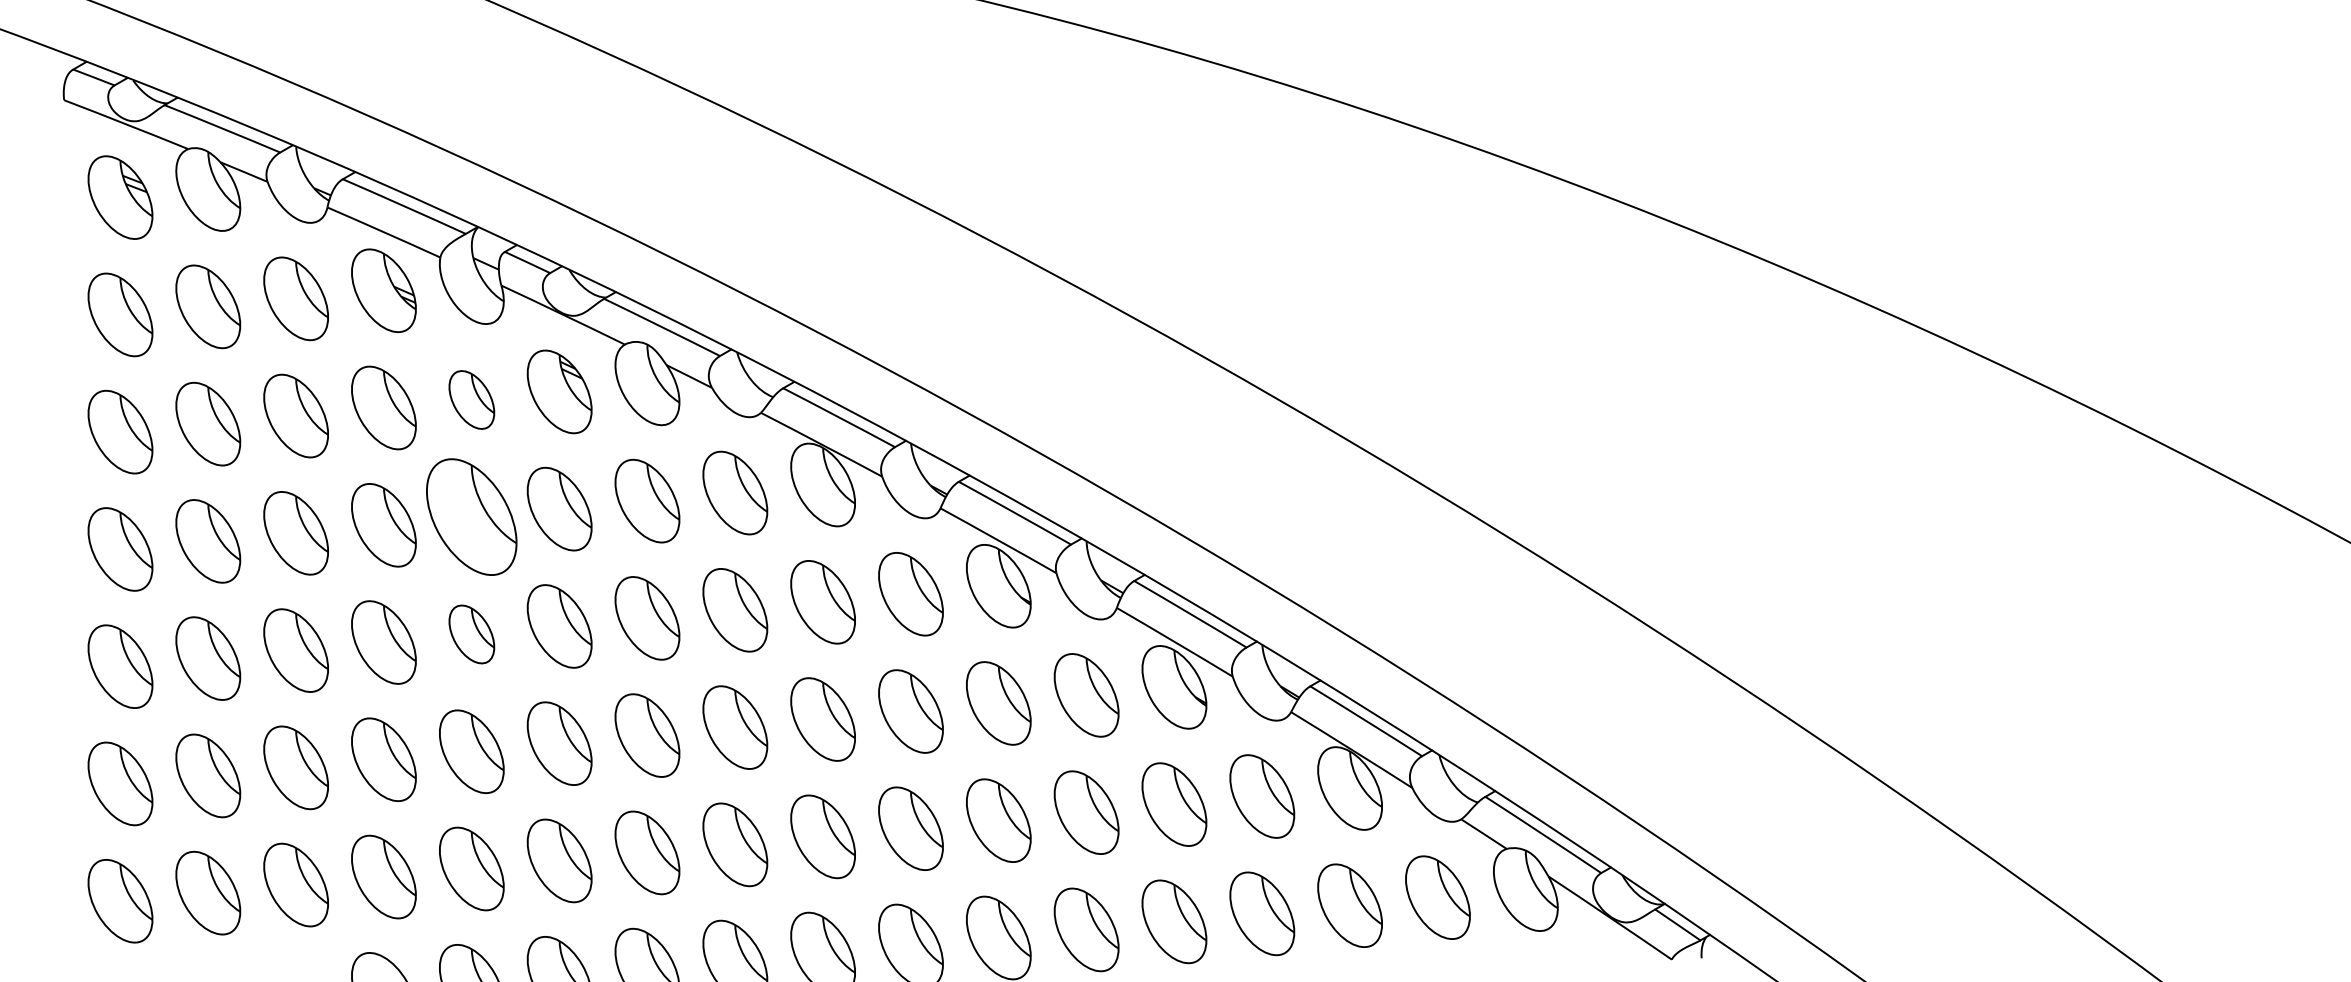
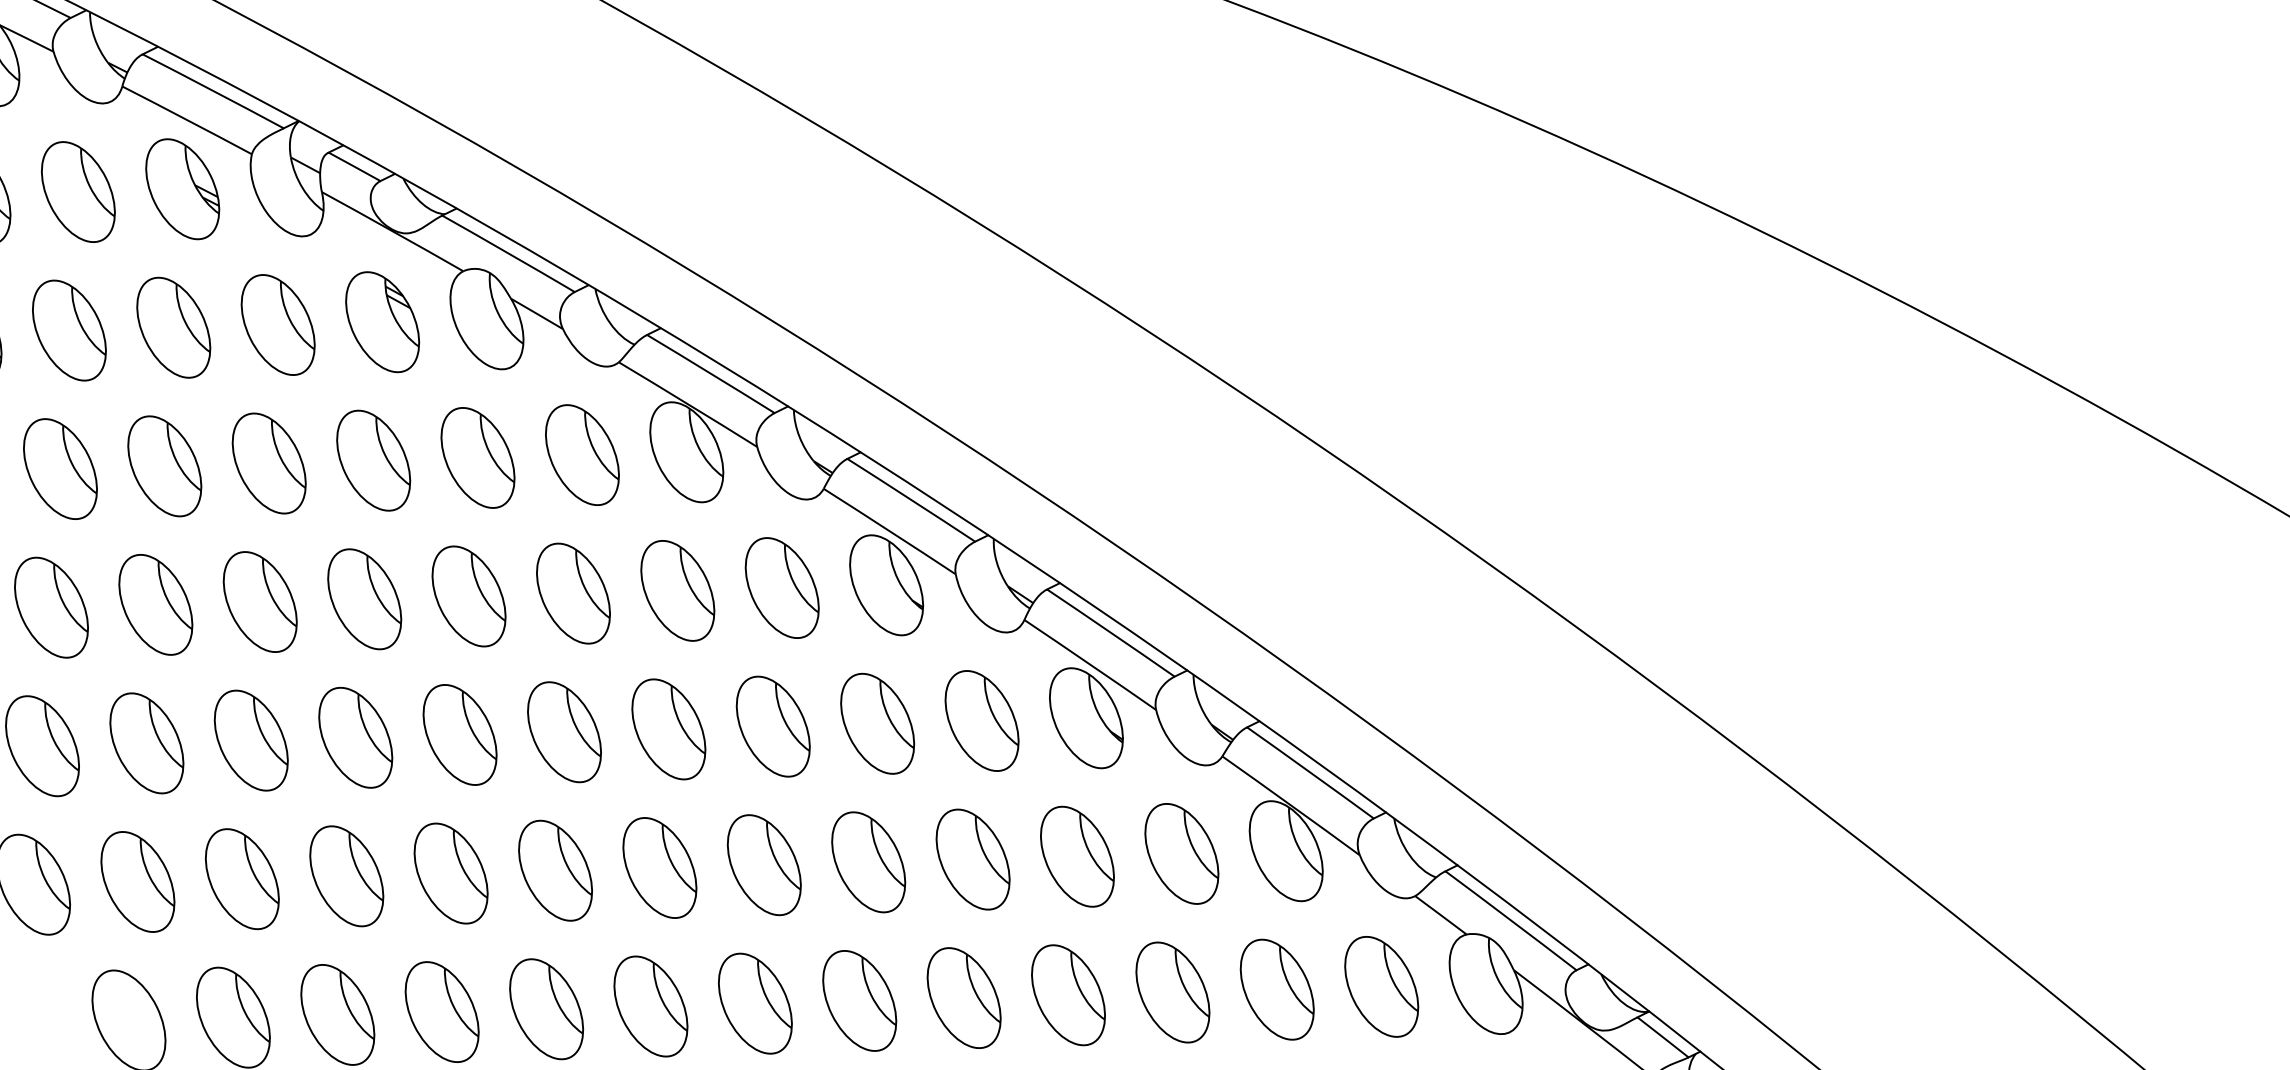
part: (471, 399) -> (277, 324), size x1.43
part: (471, 517) -> (268, 463), size x0.71
part: (471, 634) -> (259, 602), size x1.43

